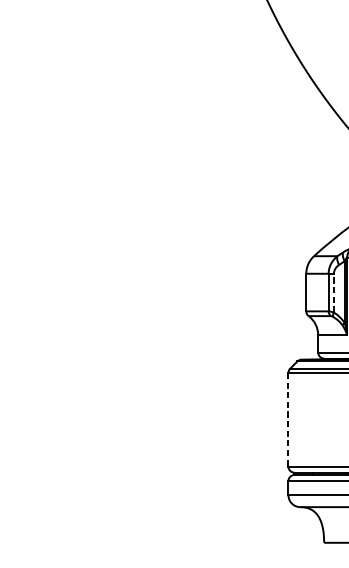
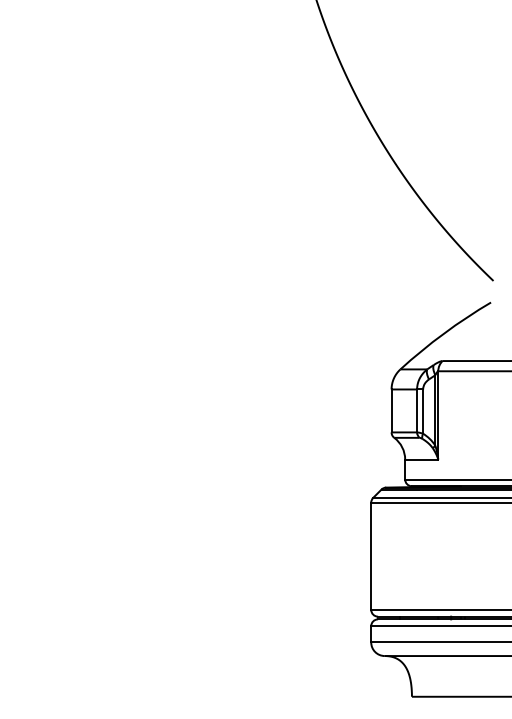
line: (334, 293) -> (423, 411), dashed -> solid
line: (288, 420) -> (371, 556), dashed -> solid

